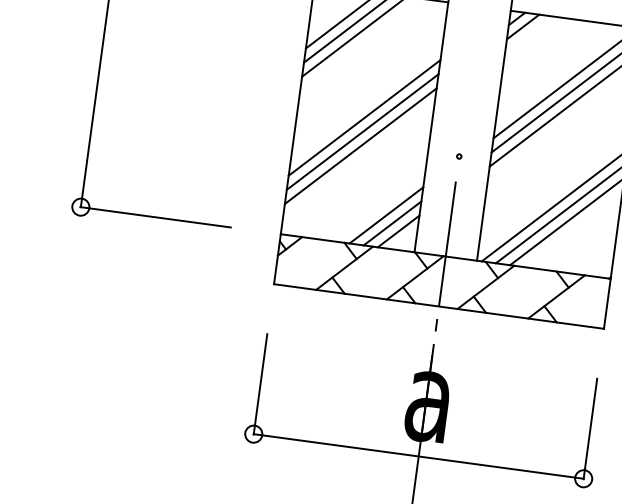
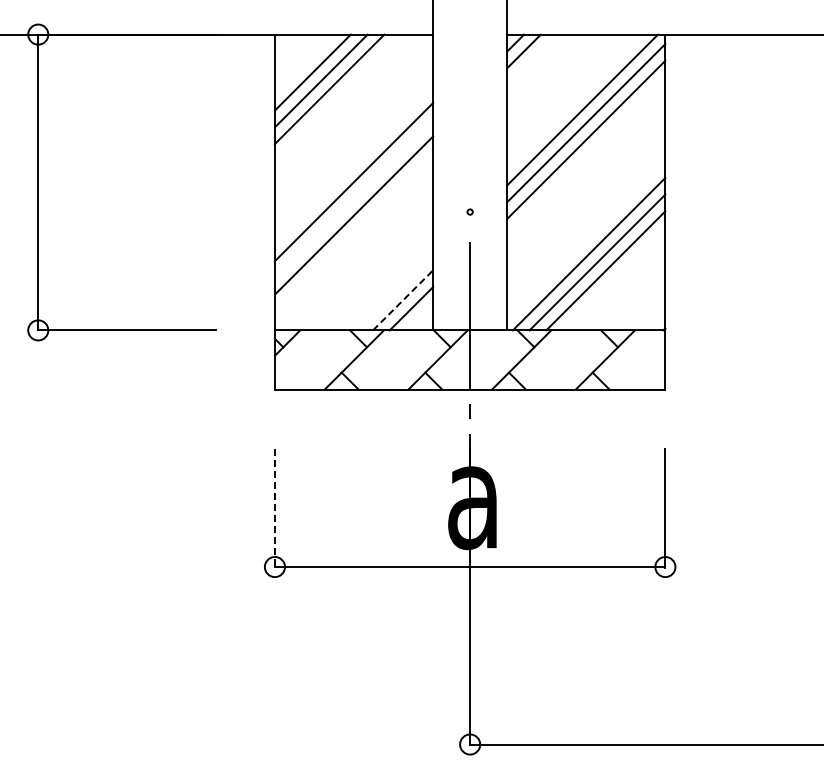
line: (362, 131) -> (353, 198), removed
line: (386, 215) -> (394, 291), removed
line: (392, 223) -> (403, 300), solid -> dashed
line: (260, 384) -> (274, 508), solid -> dashed

